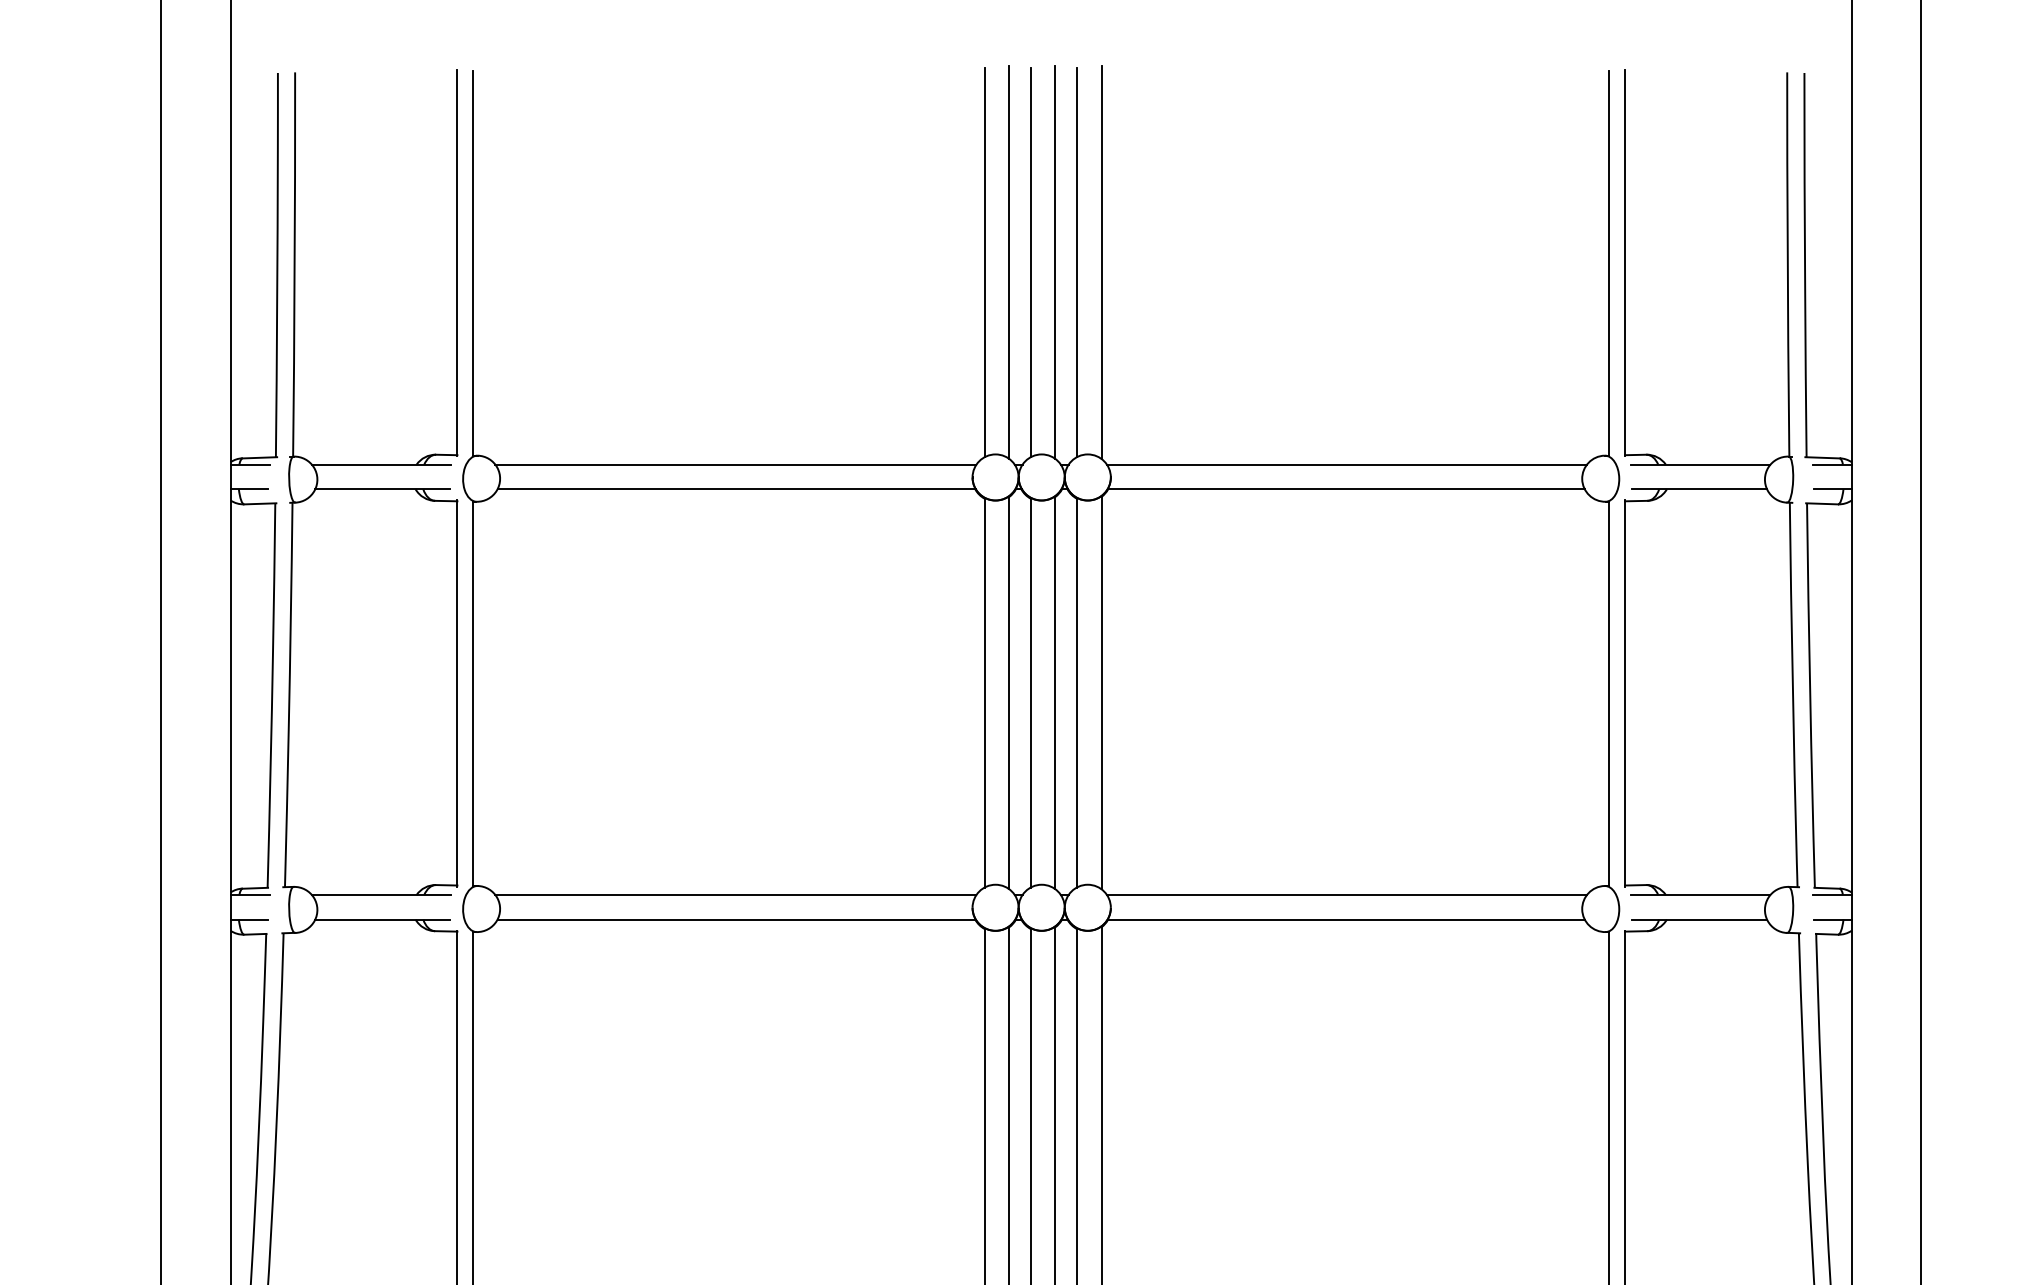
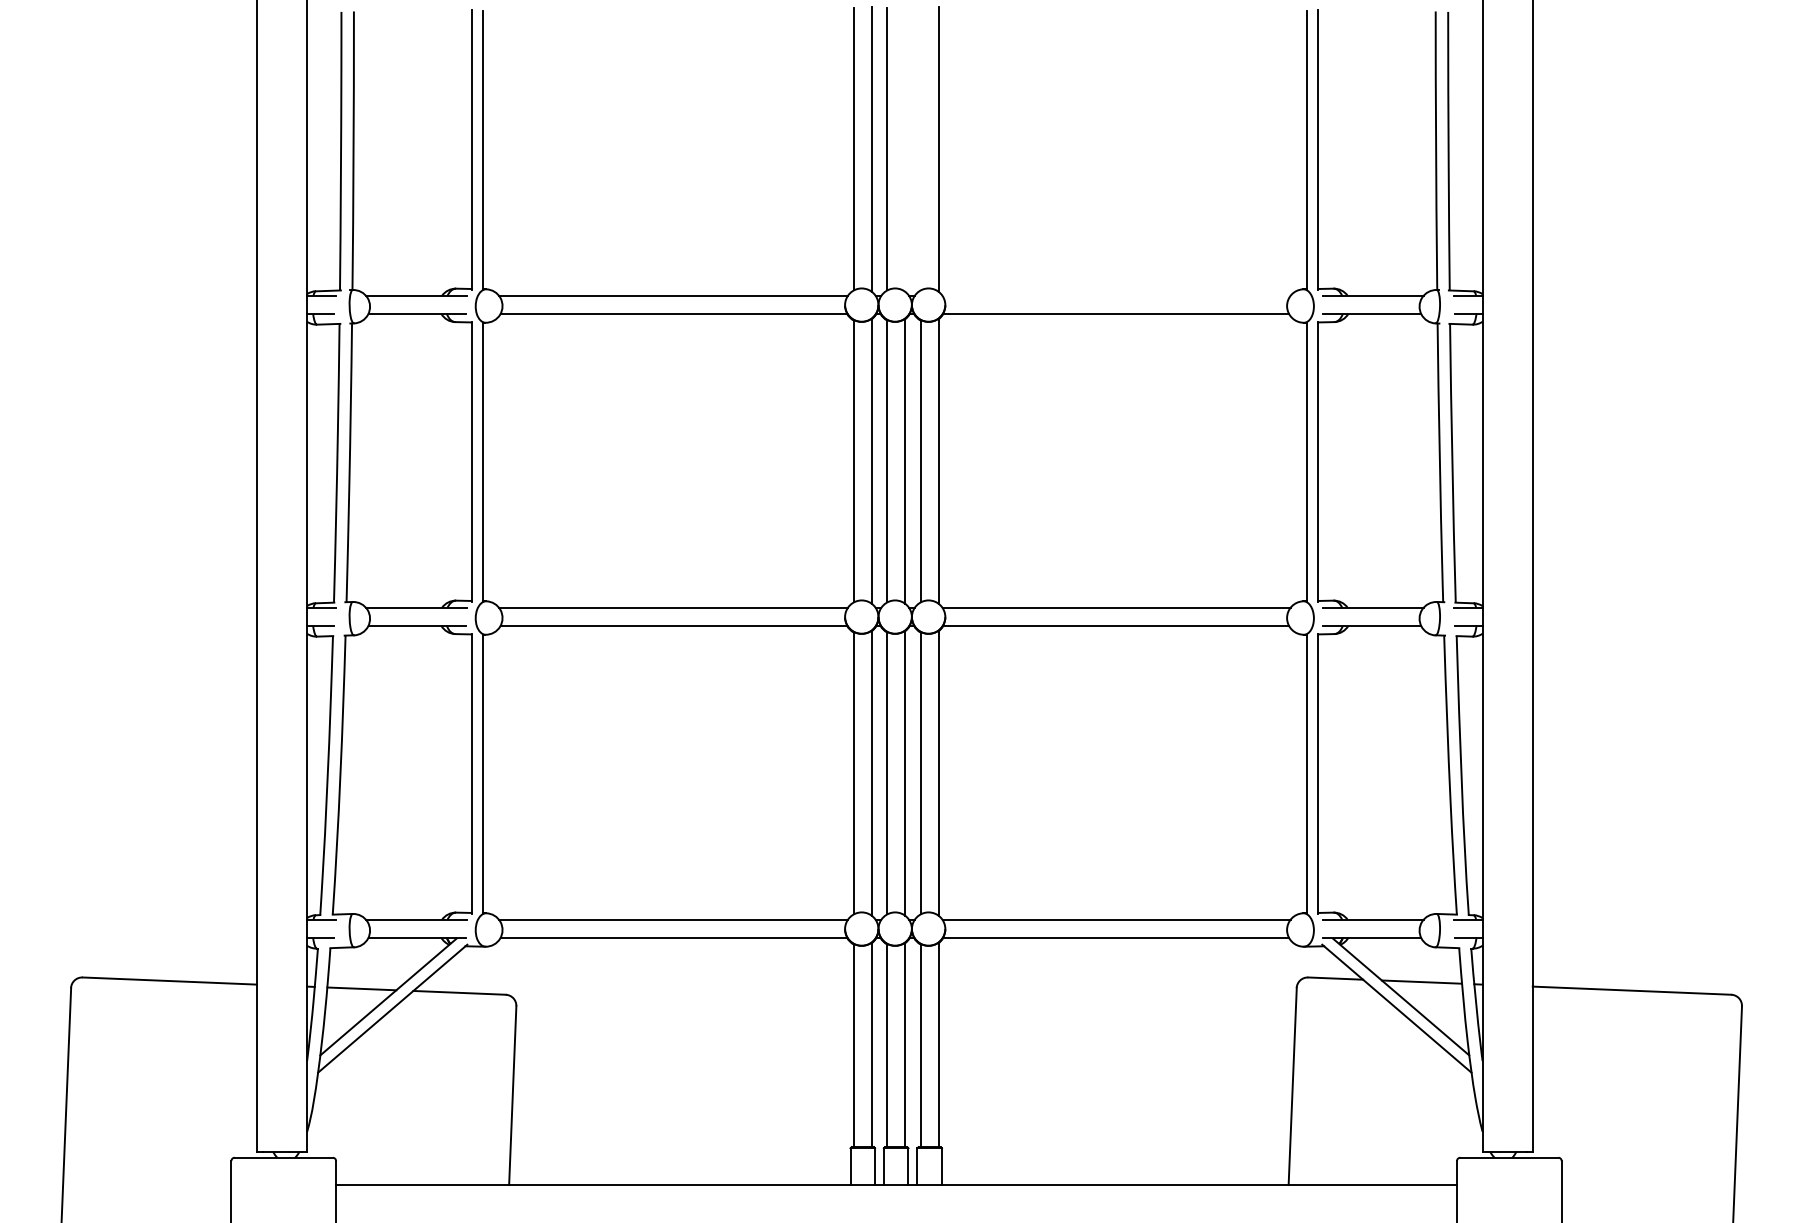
line: (1055, 262) -> (905, 149), removed
line: (1076, 262) -> (920, 149), removed
line: (1346, 464) -> (1116, 295), removed

